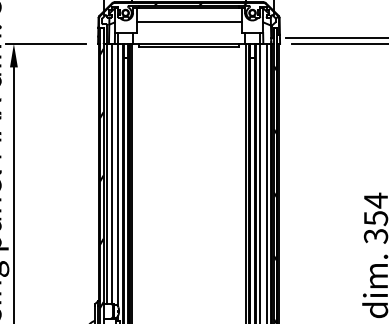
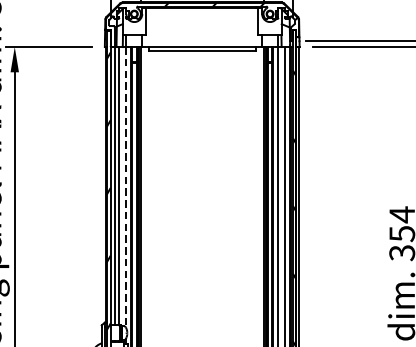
line: (188, 22) -> (201, 24), removed
line: (117, 175) -> (125, 187), solid -> dashed

